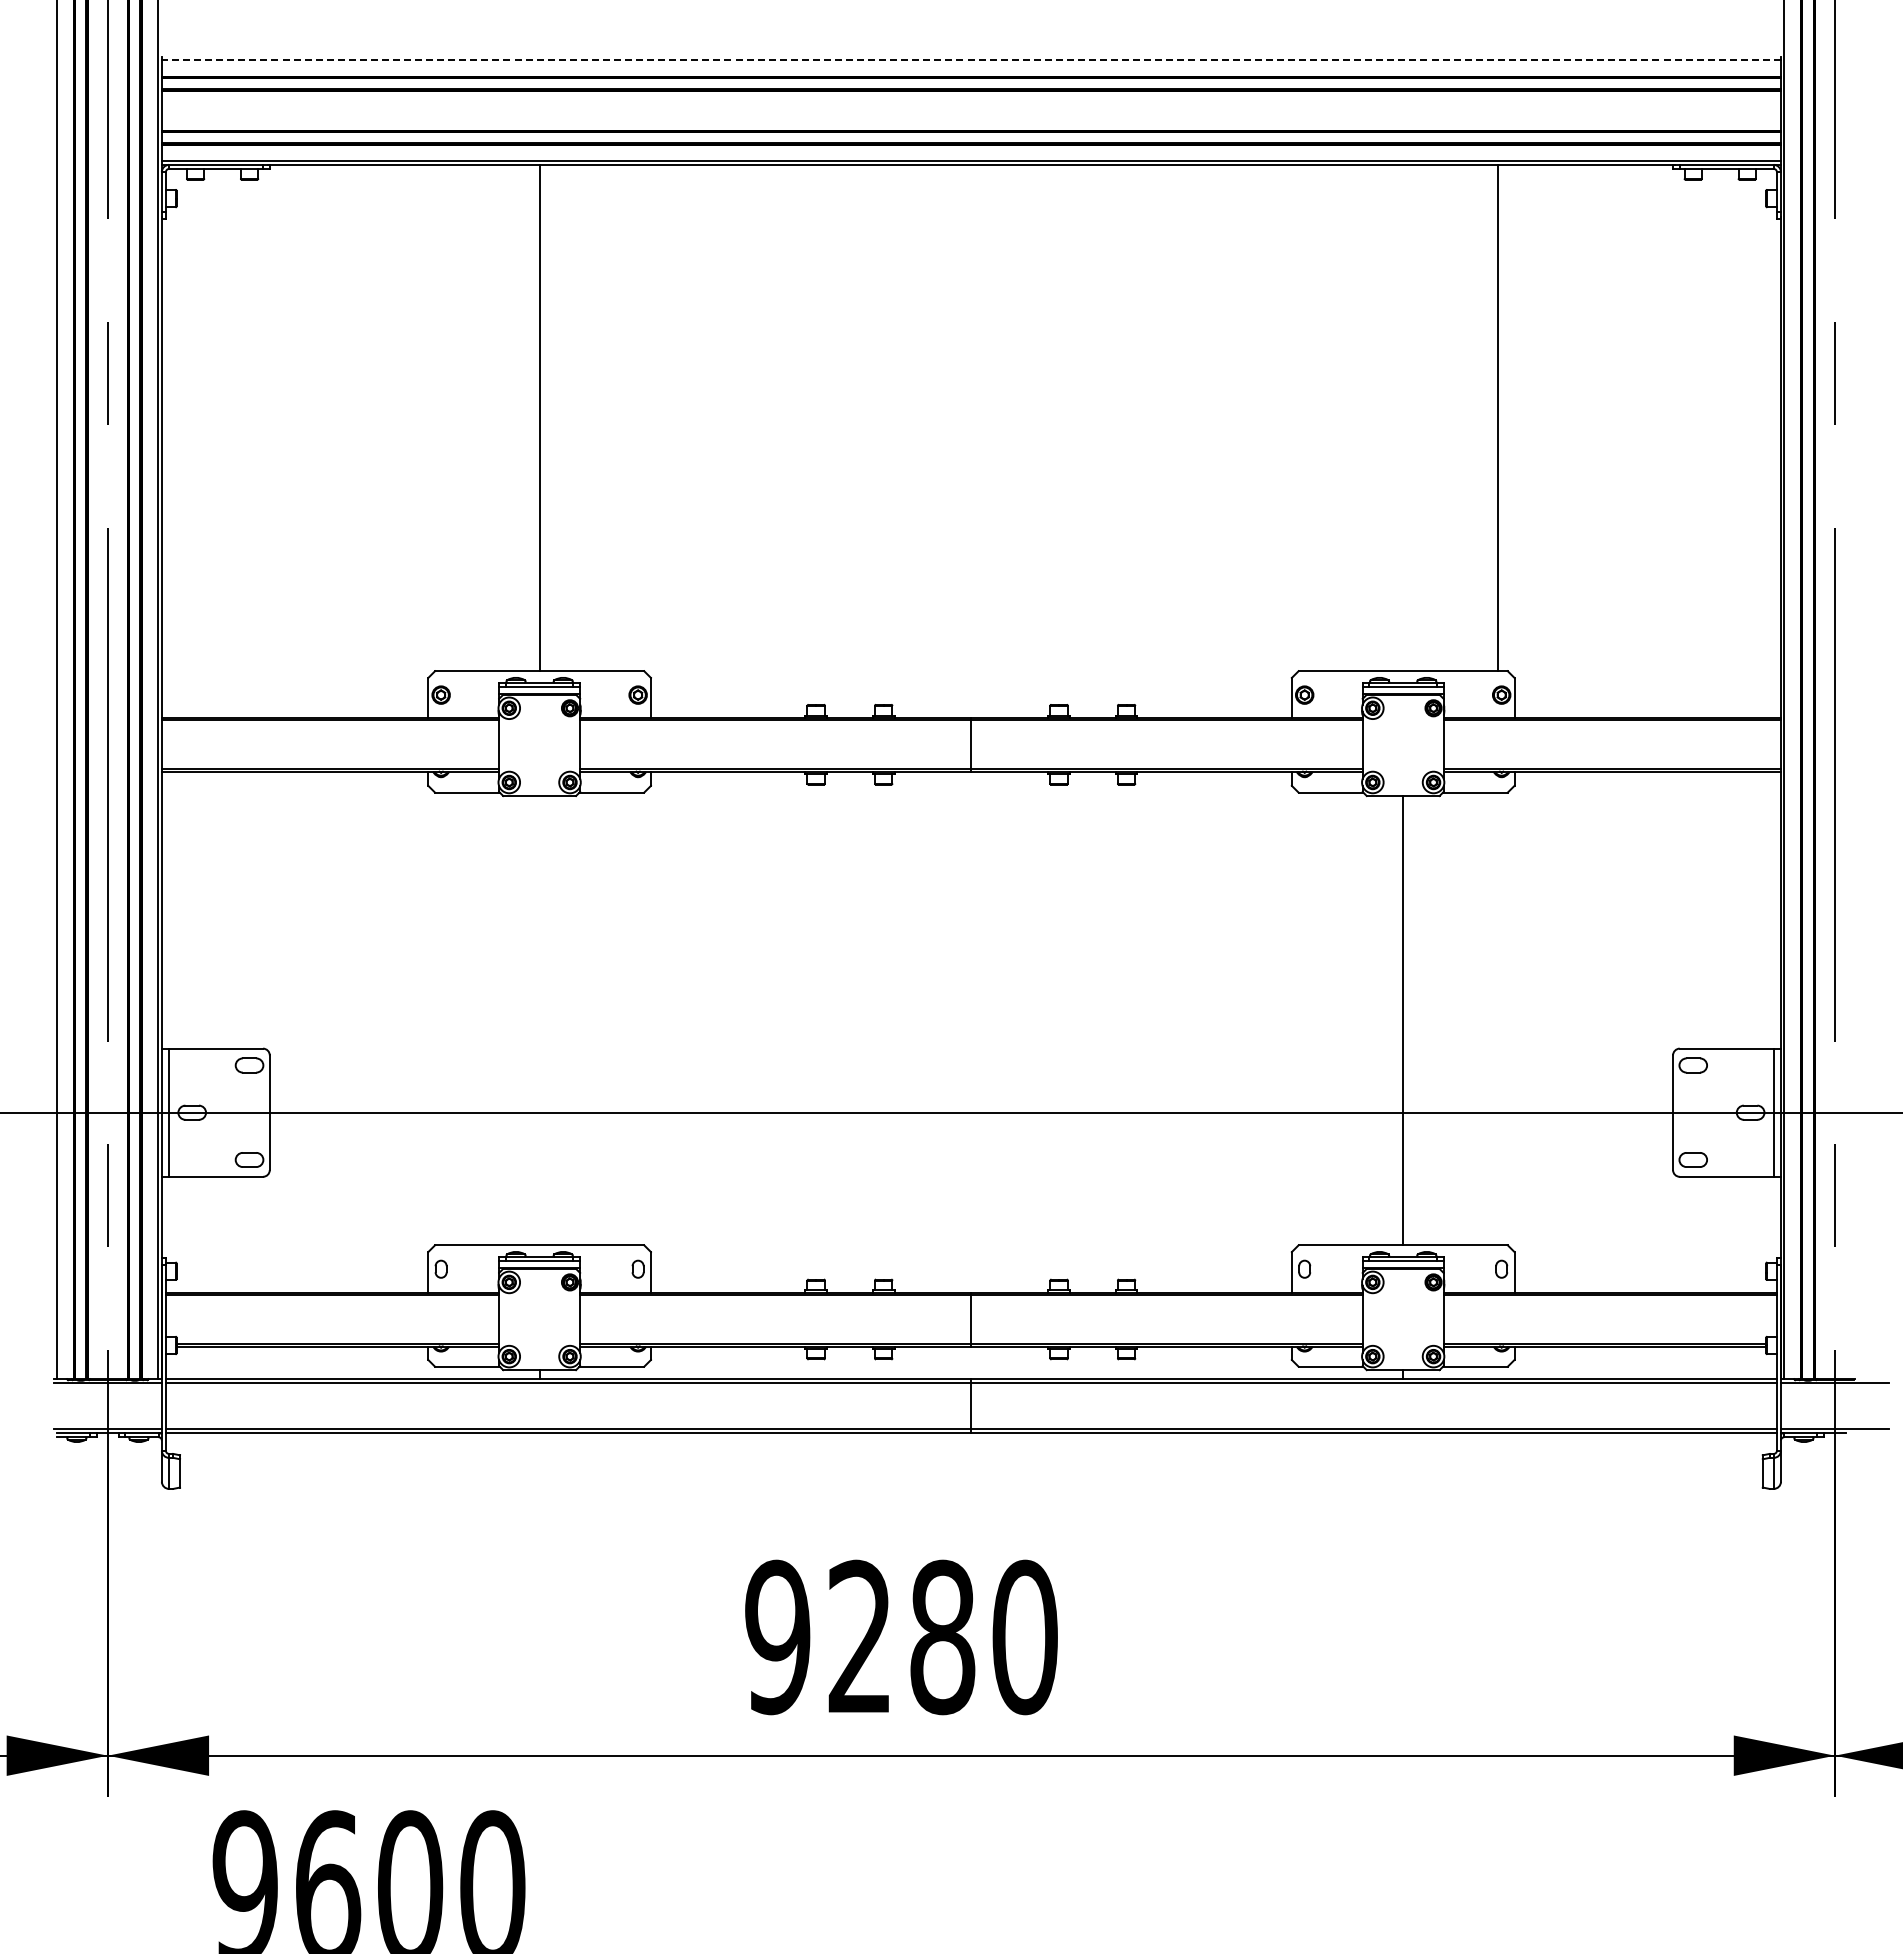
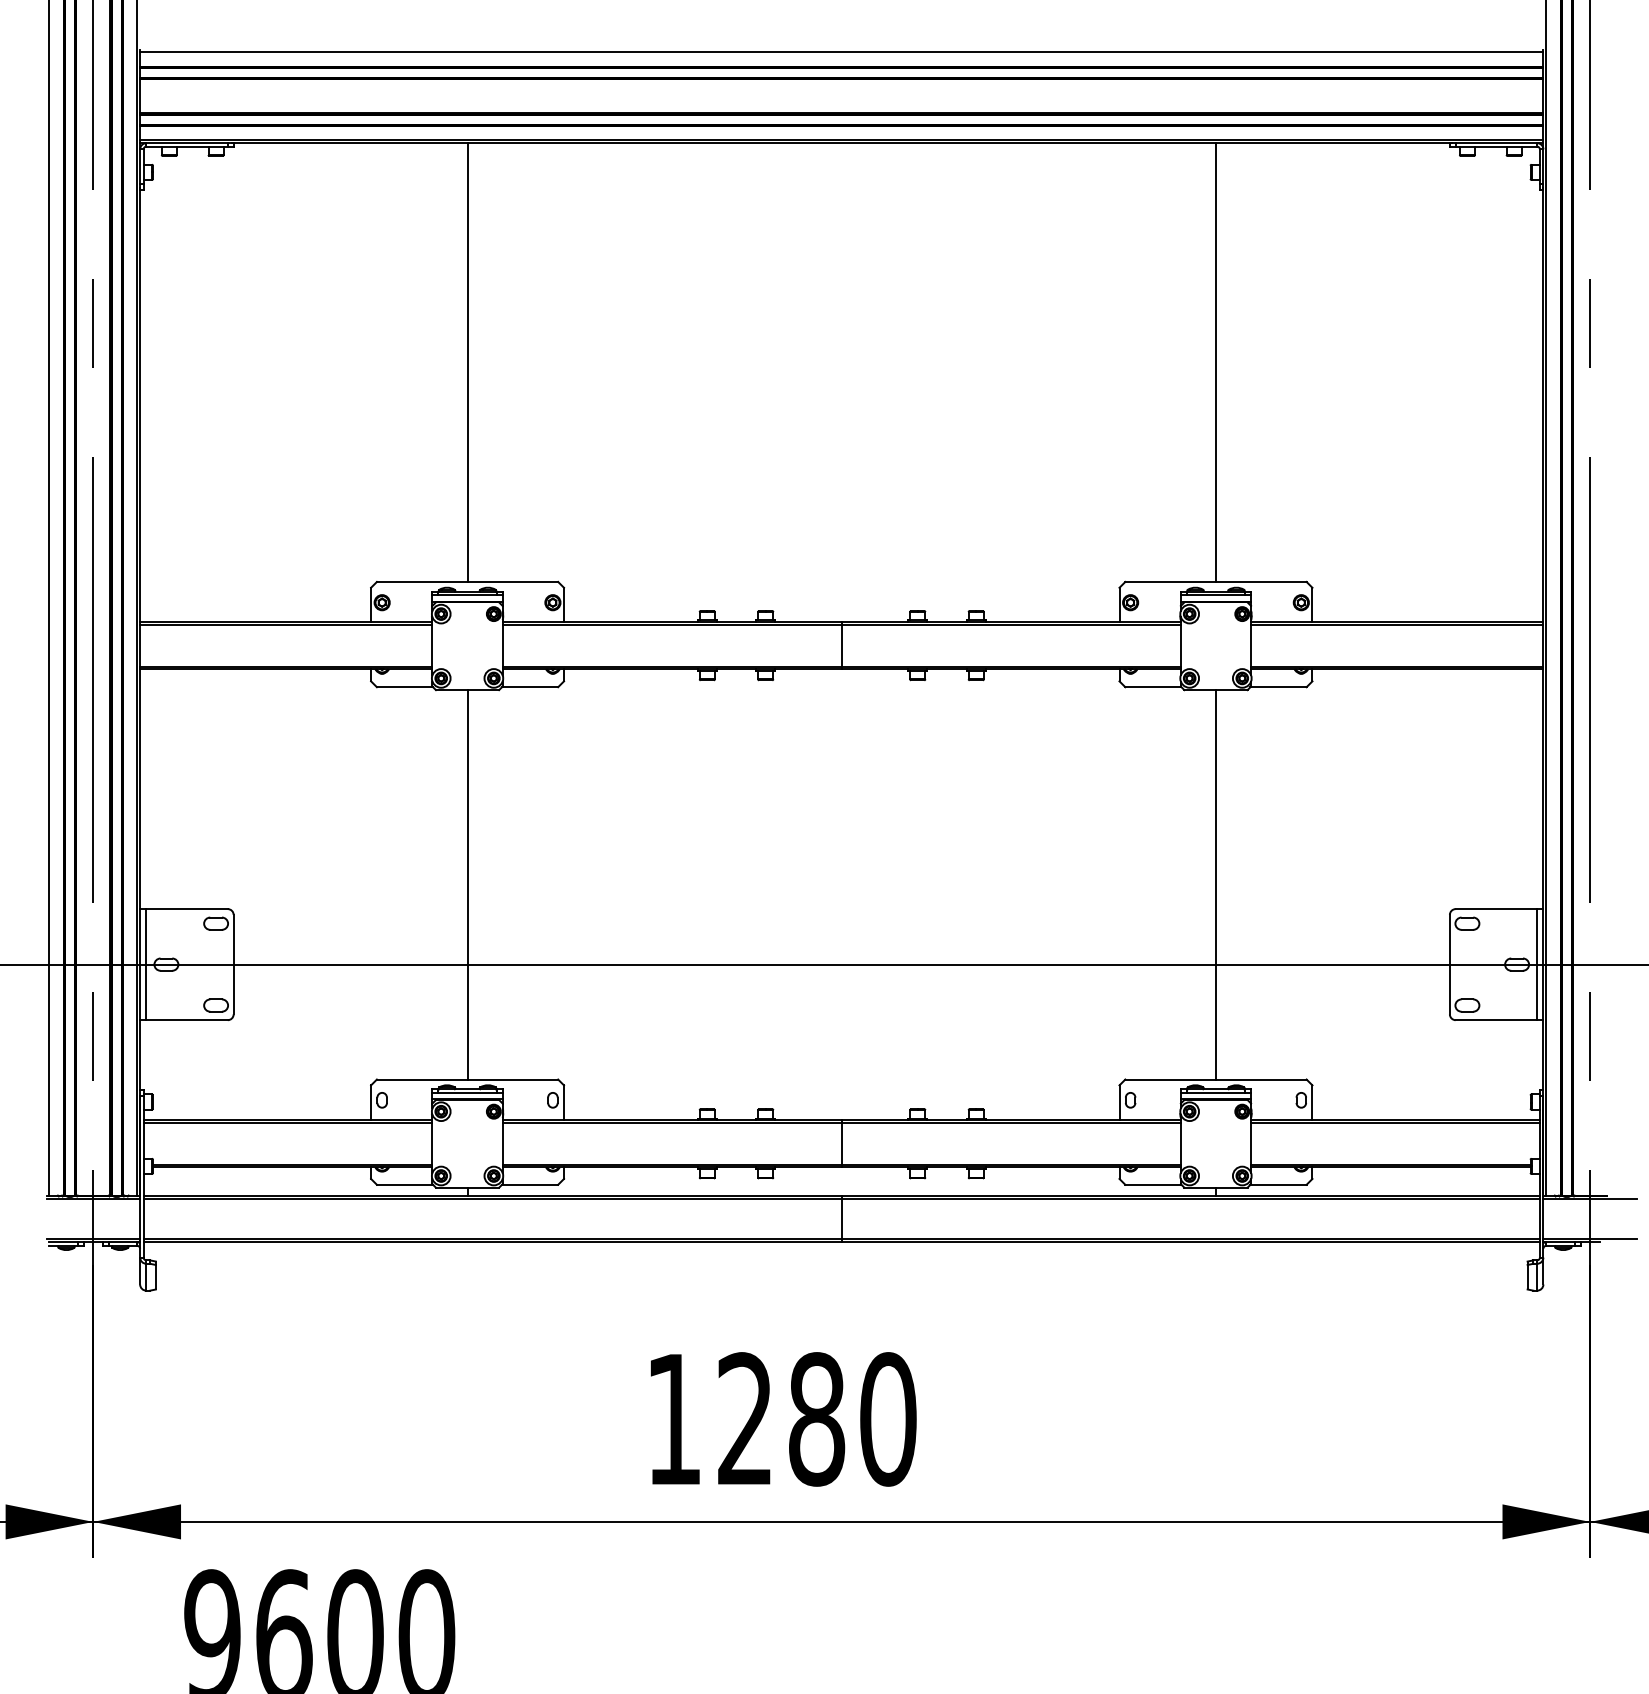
line: (971, 60) -> (841, 52), dashed -> solid
line: (1498, 417) -> (1216, 362), moved
line: (539, 1020) -> (467, 884), added
text: (777, 1637) -> (673, 1419), 9280 -> 1280

